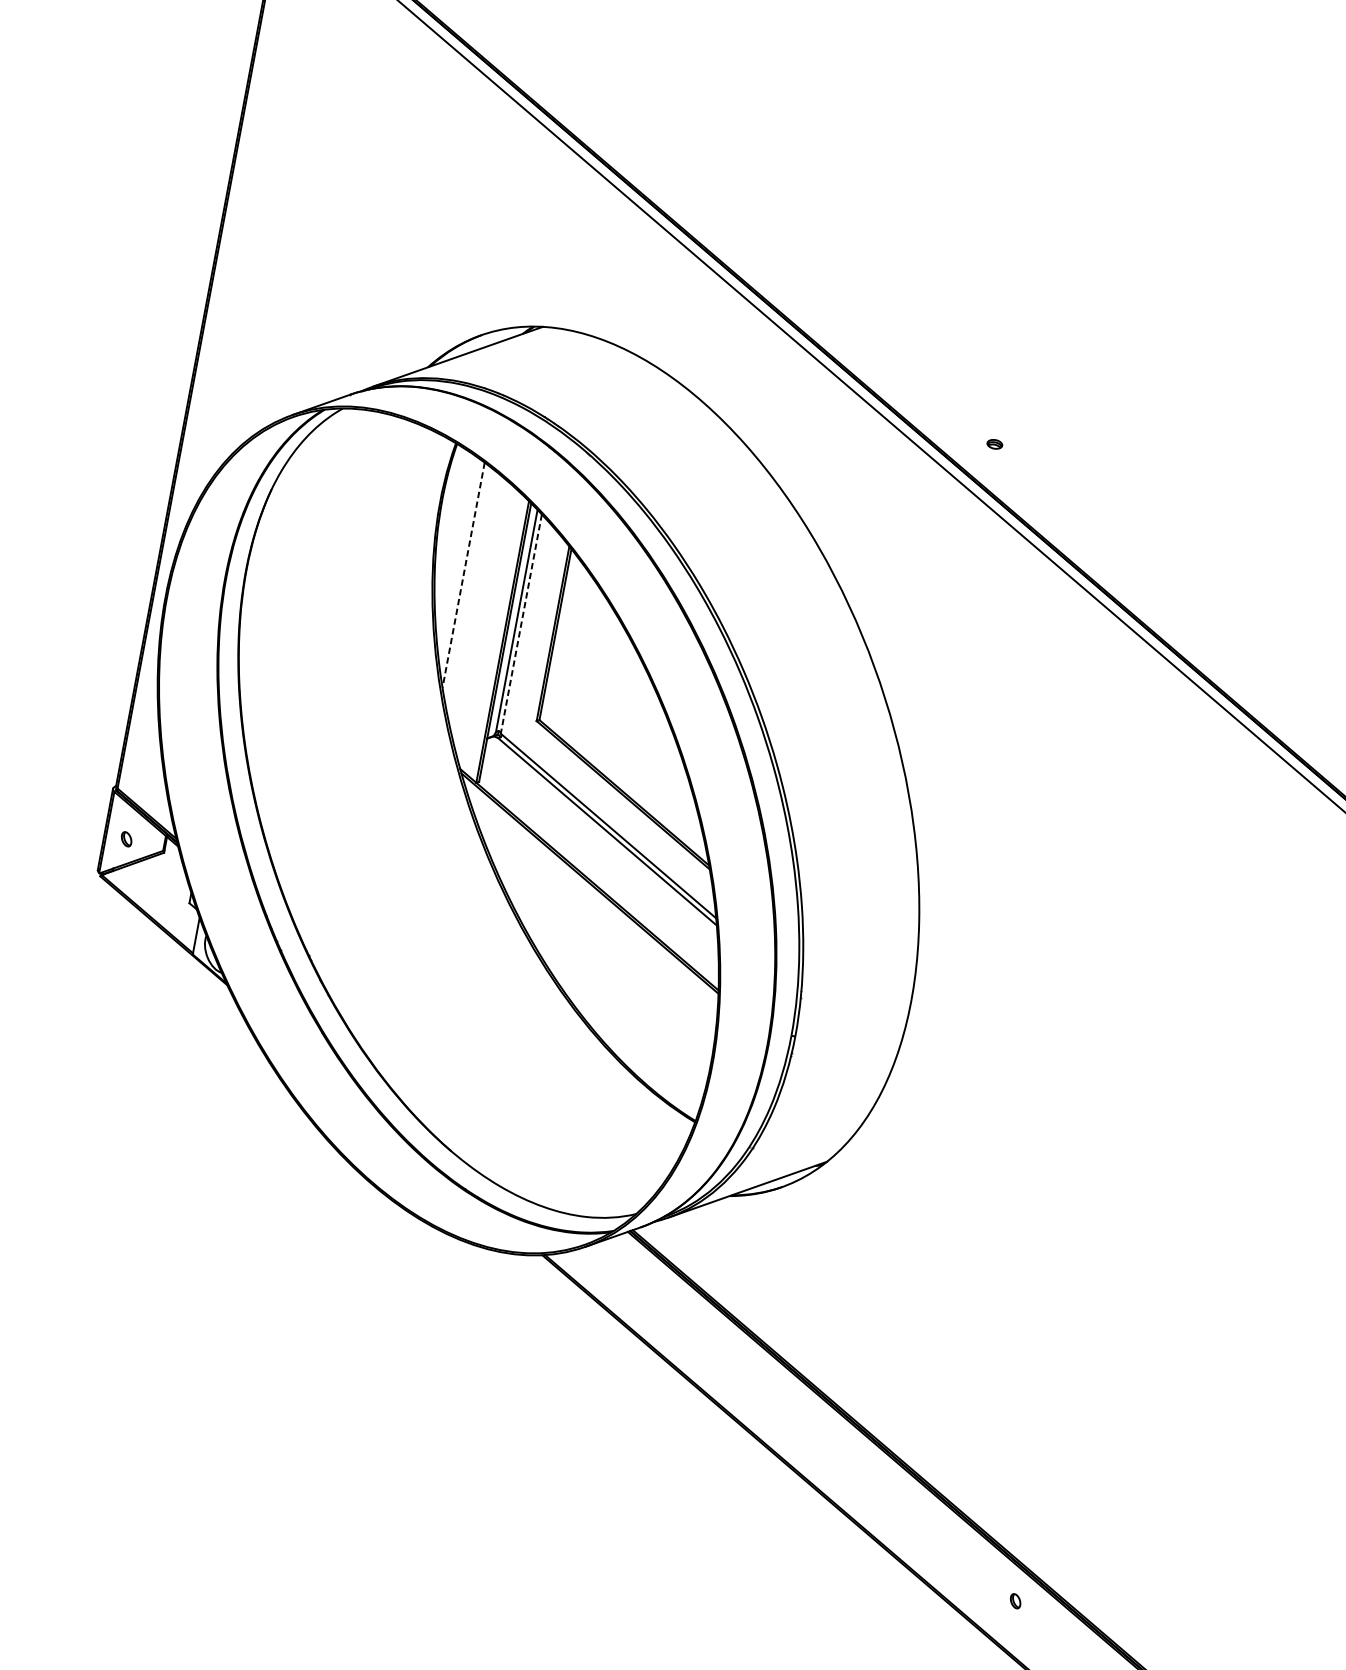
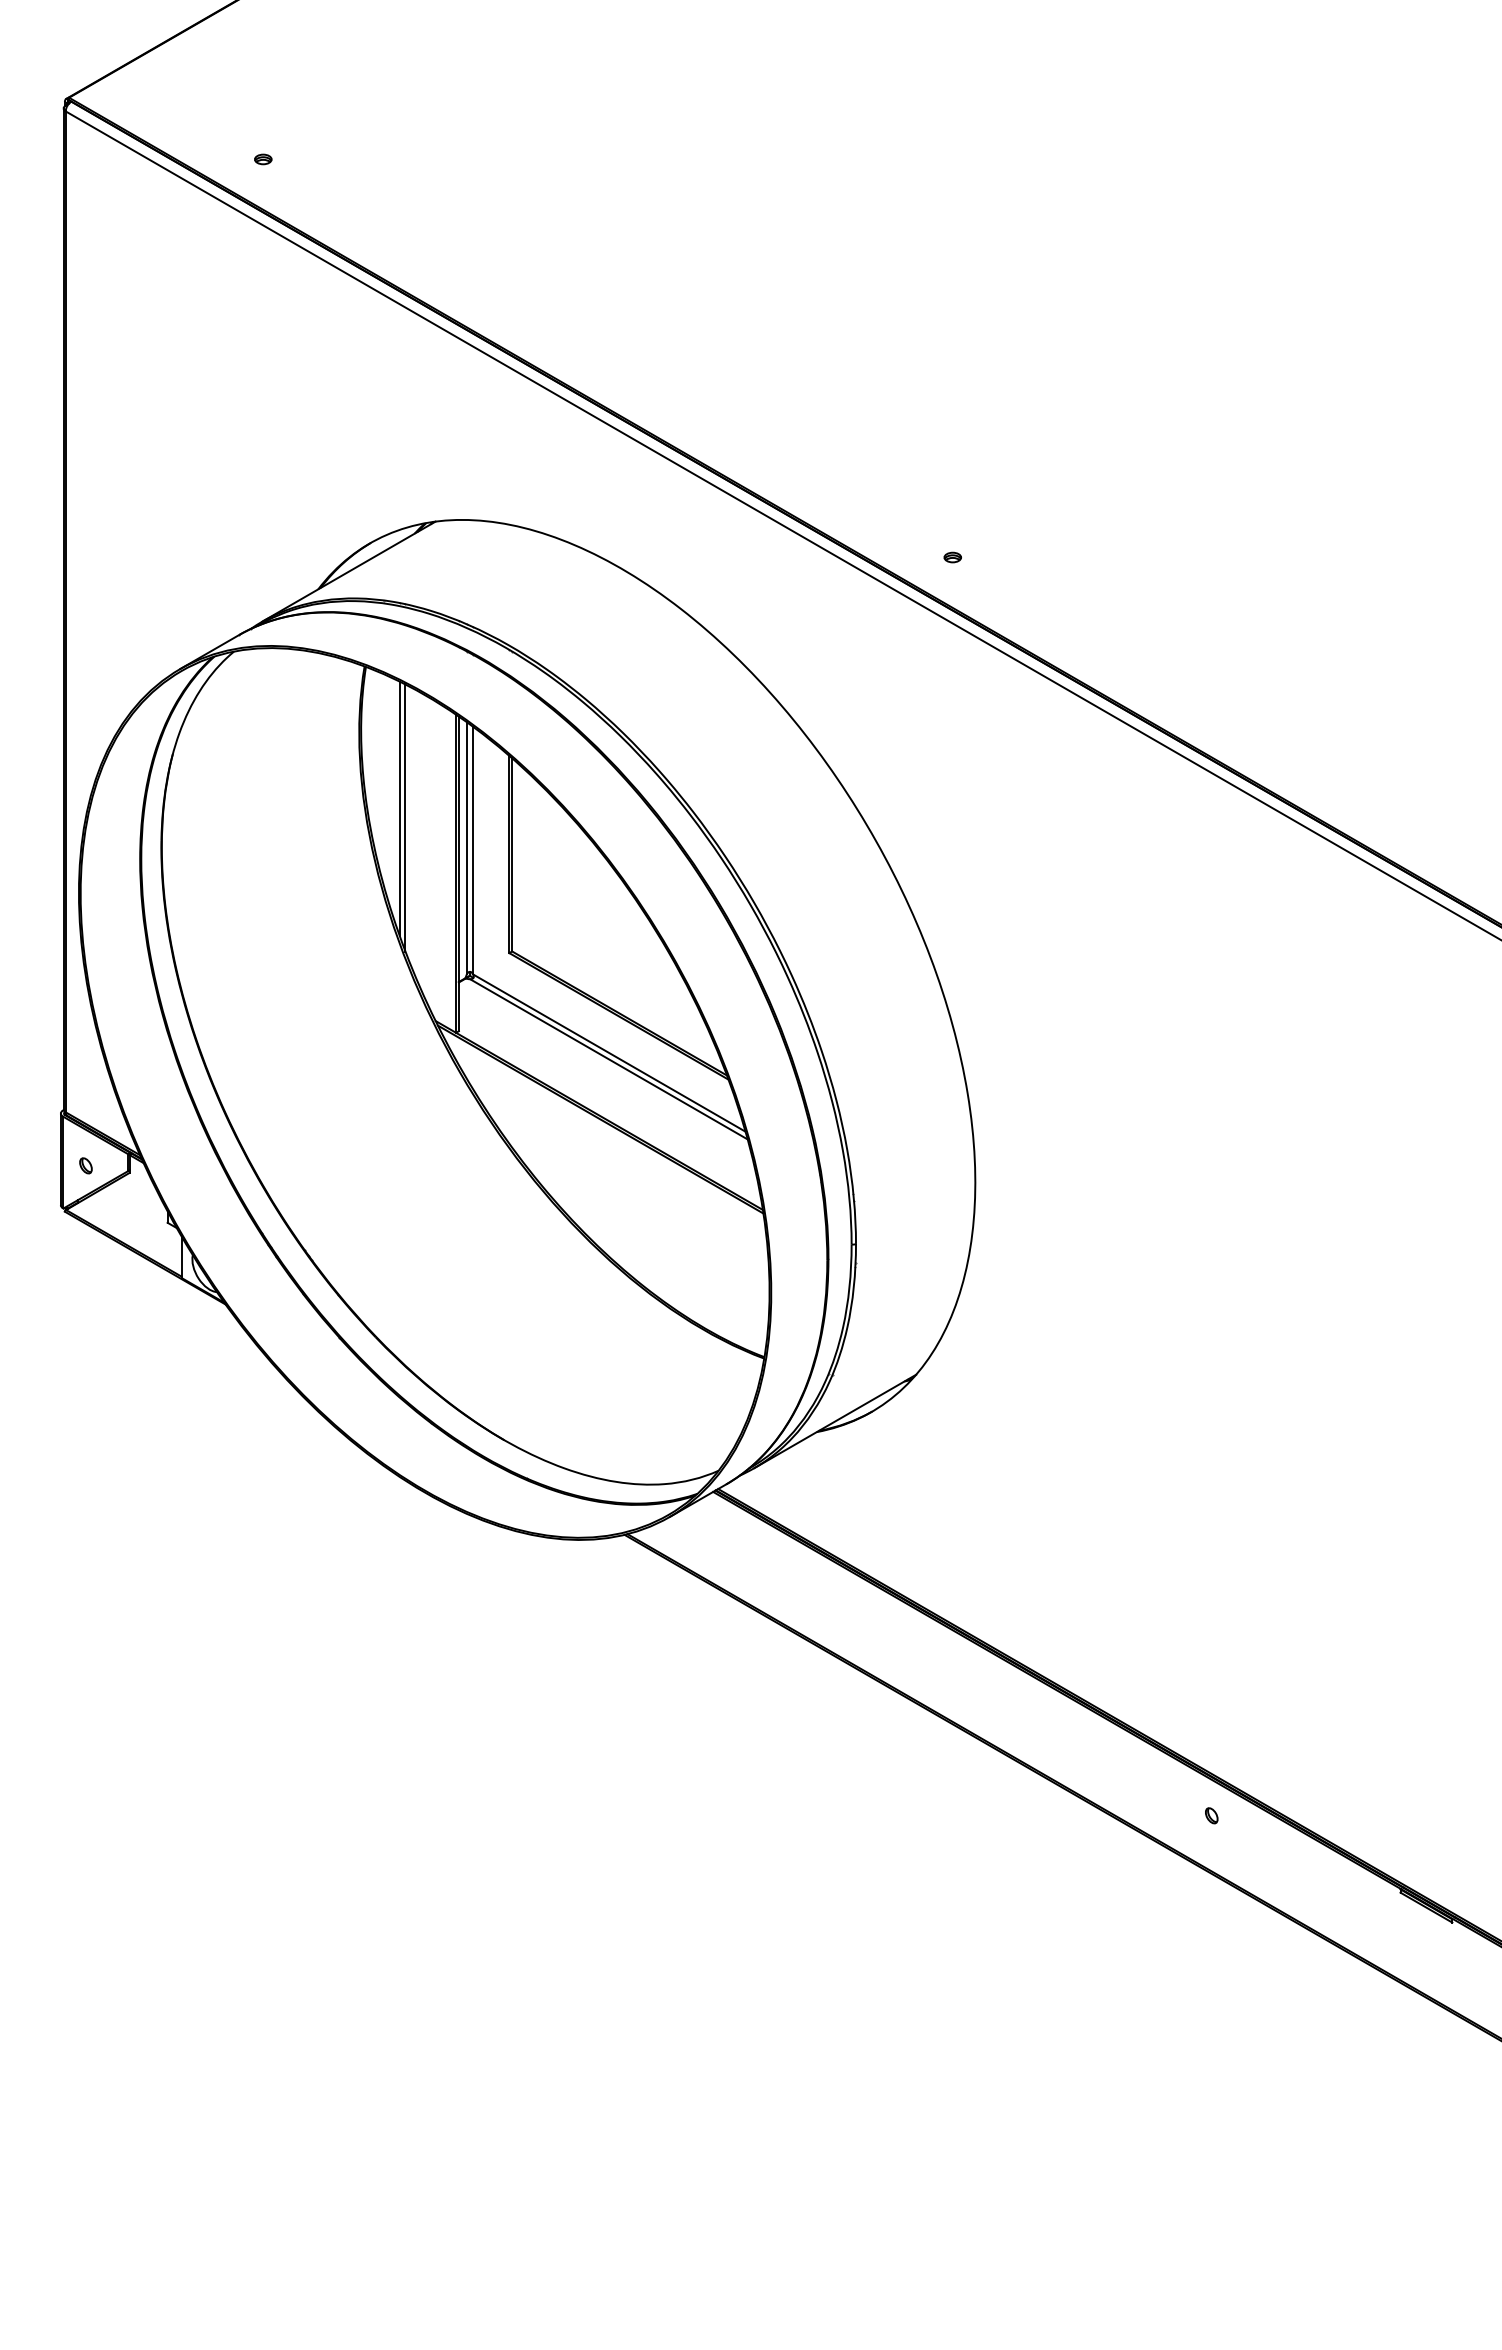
line: (463, 575) -> (399, 809), dashed -> solid
line: (467, 583) -> (405, 817), added
line: (521, 624) -> (472, 850), dashed -> solid

